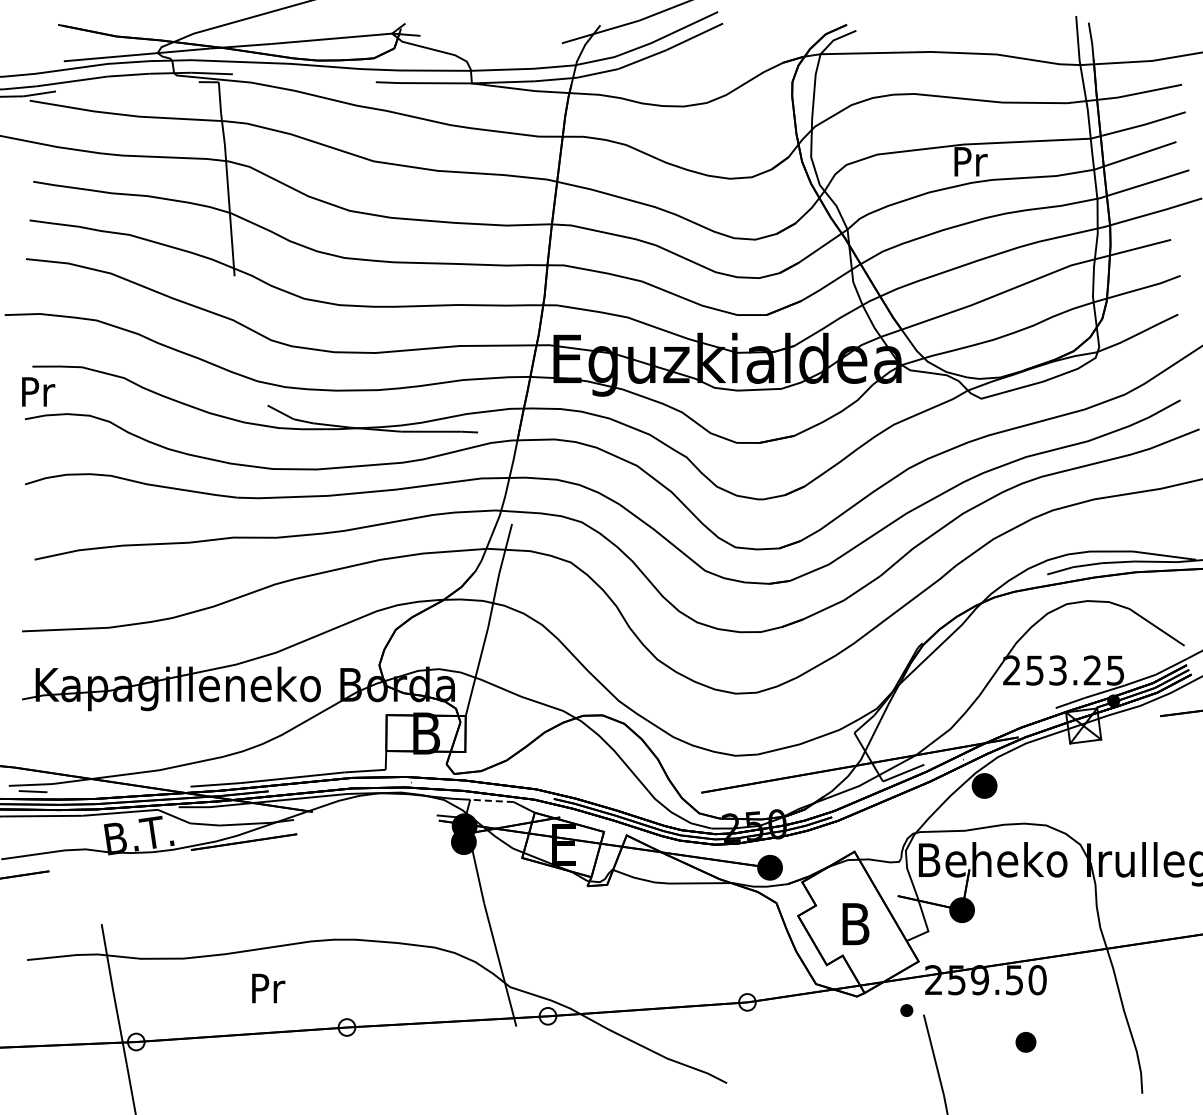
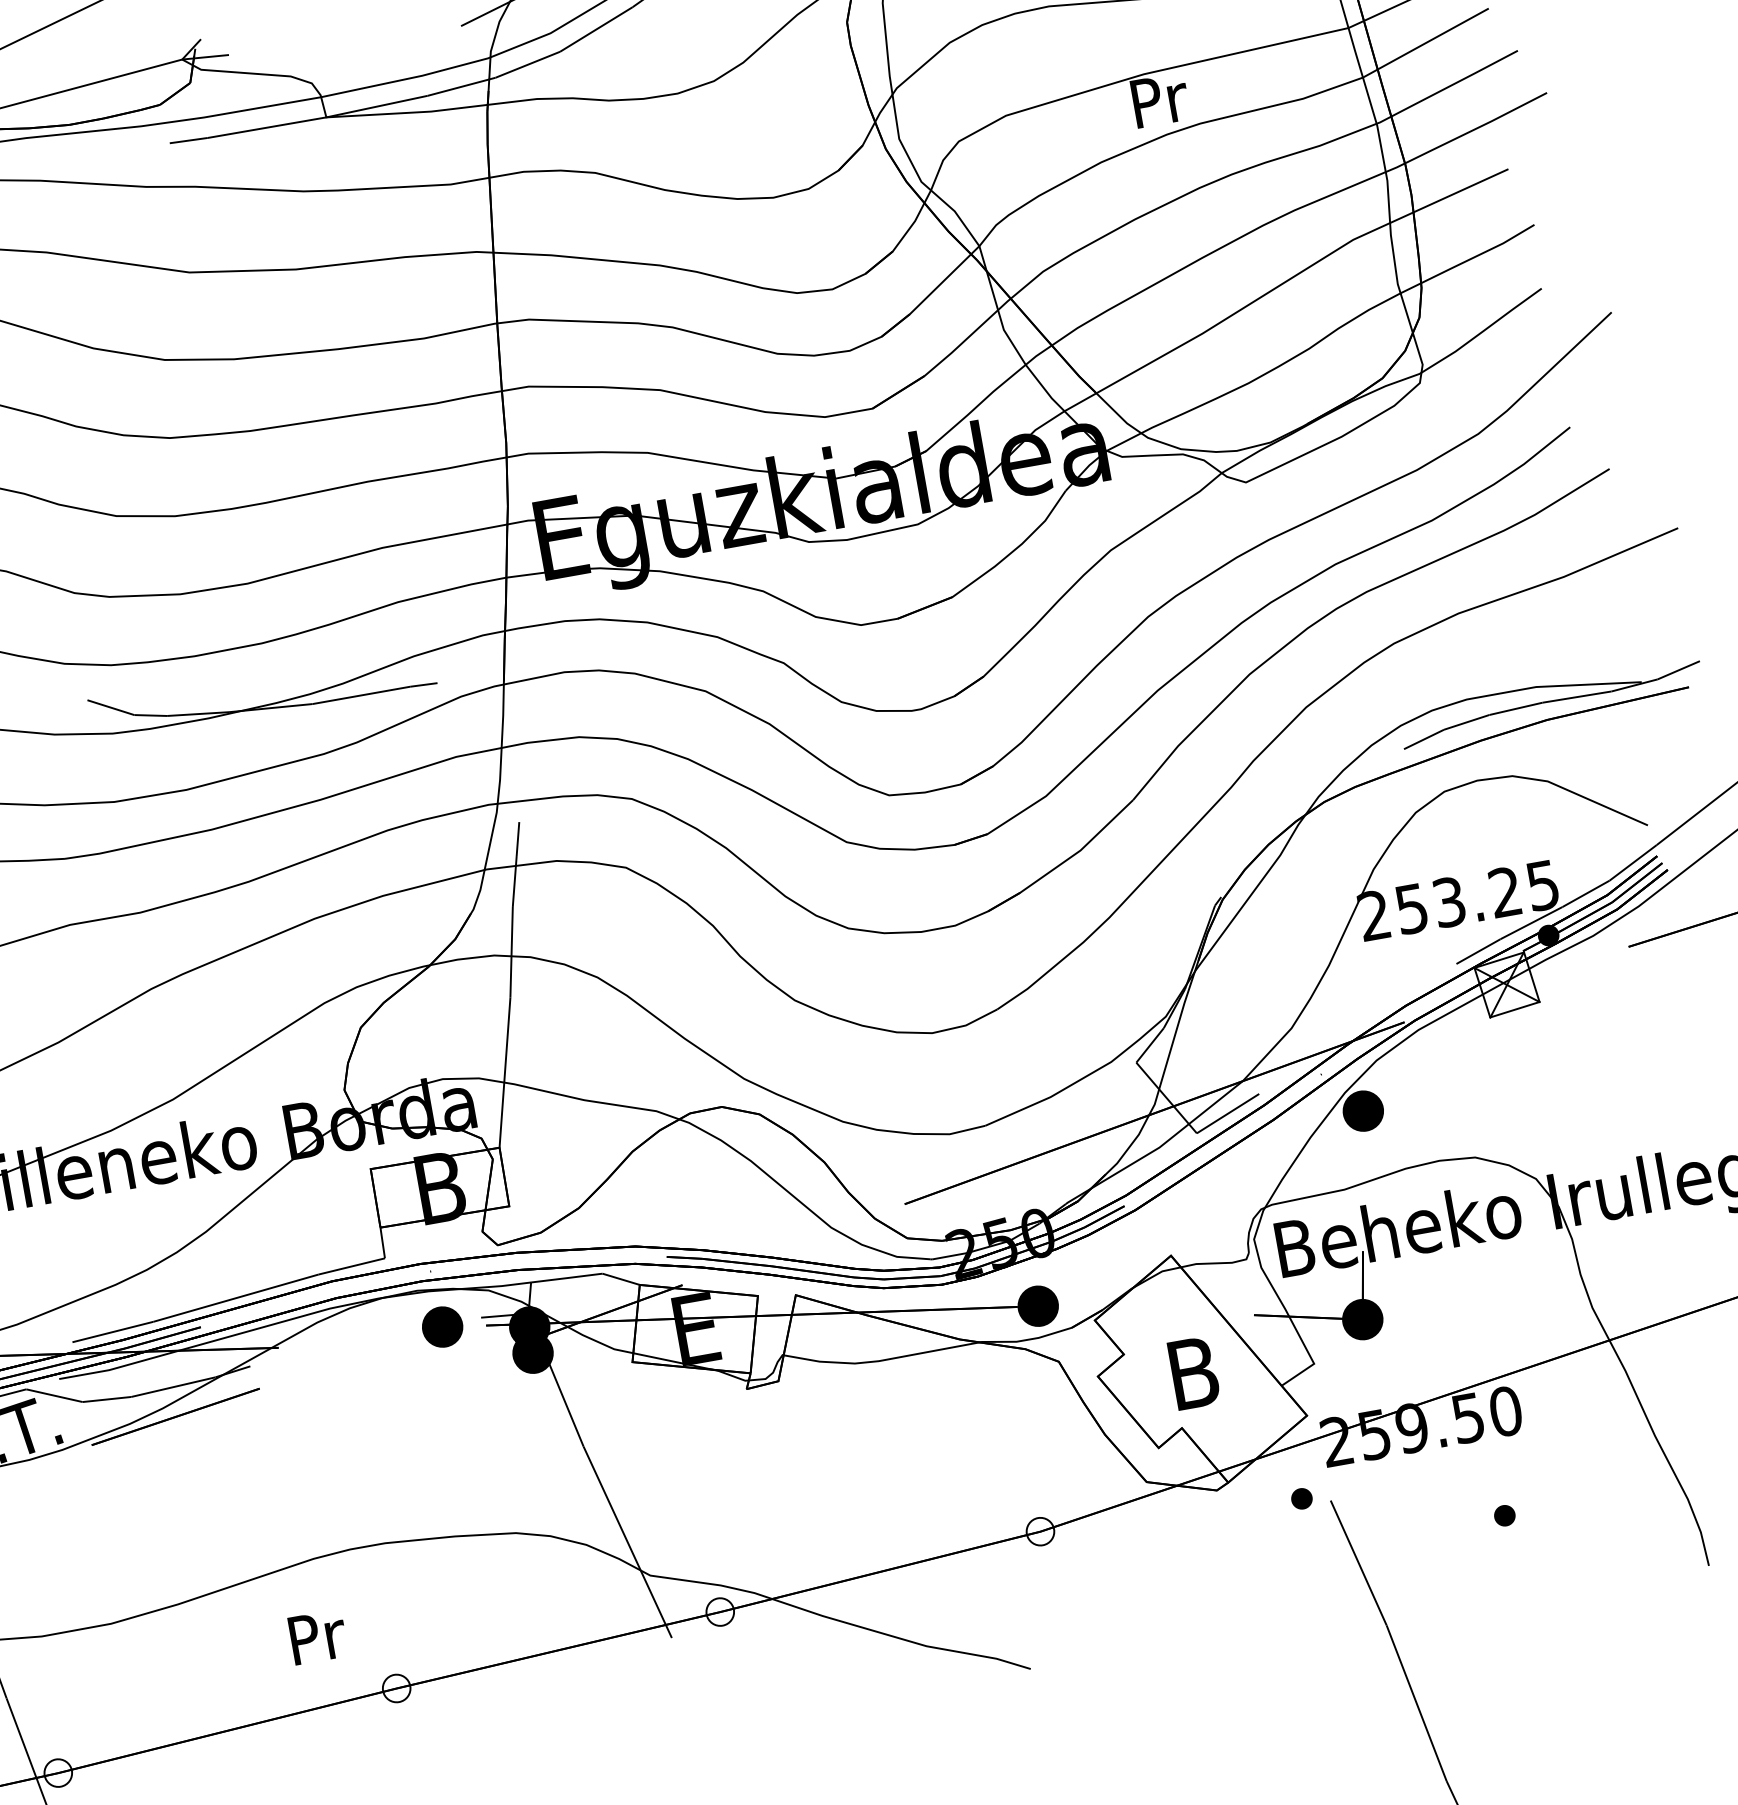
line: (492, 800) -> (567, 1277), dashed -> solid
part: (412, 816) -> (442, 1326), added
text: (268, 988) -> (317, 1637), moved
part: (1025, 1041) -> (1503, 1514), size x0.62

